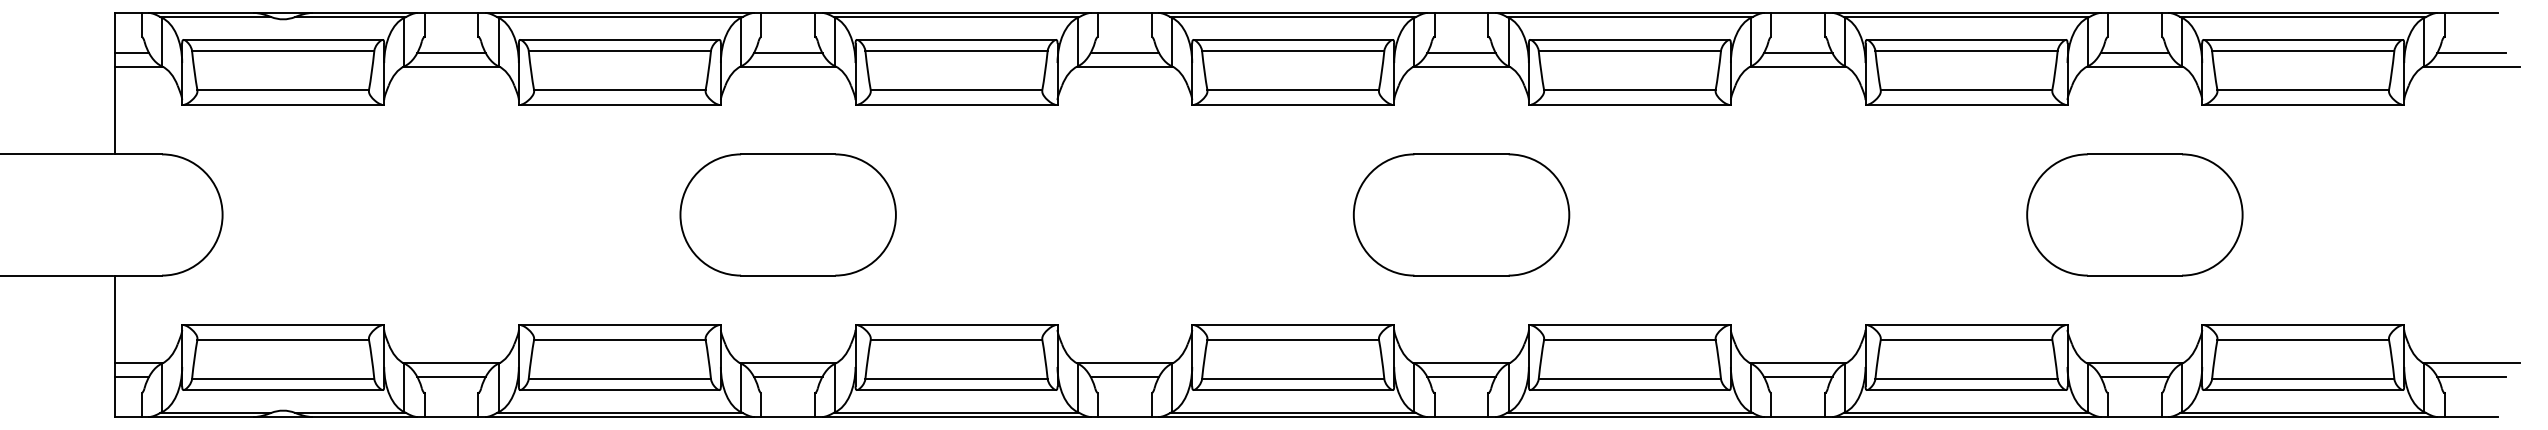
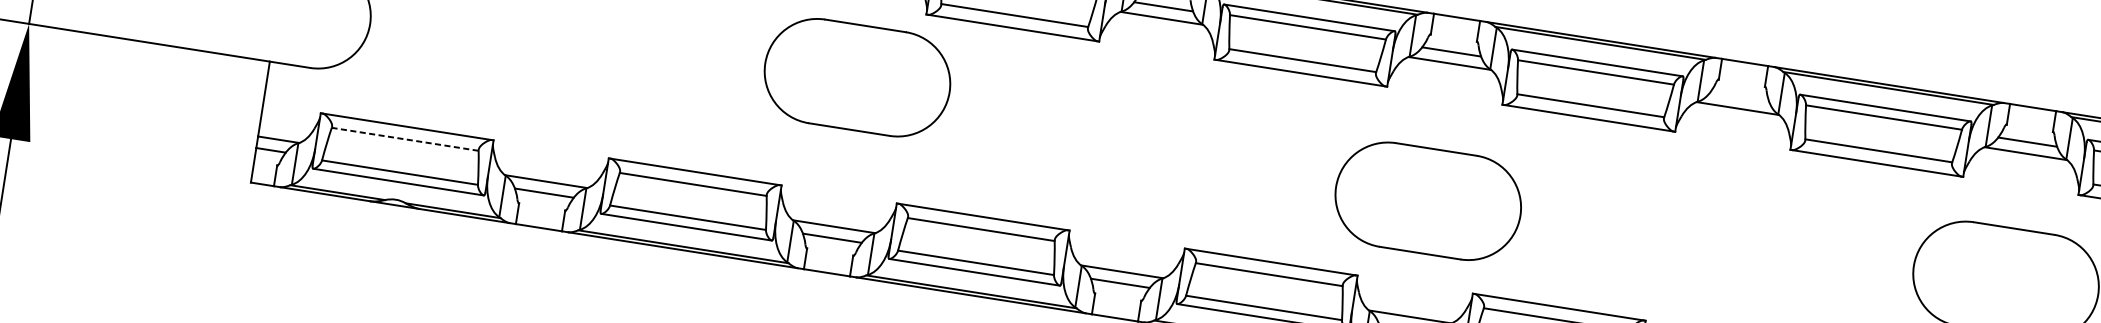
line: (1797, 53) -> (1739, 97), removed
part: (787, 214) -> (856, 77), moved
part: (1461, 214) -> (1428, 200), moved
line: (283, 340) -> (405, 139), solid -> dashed

